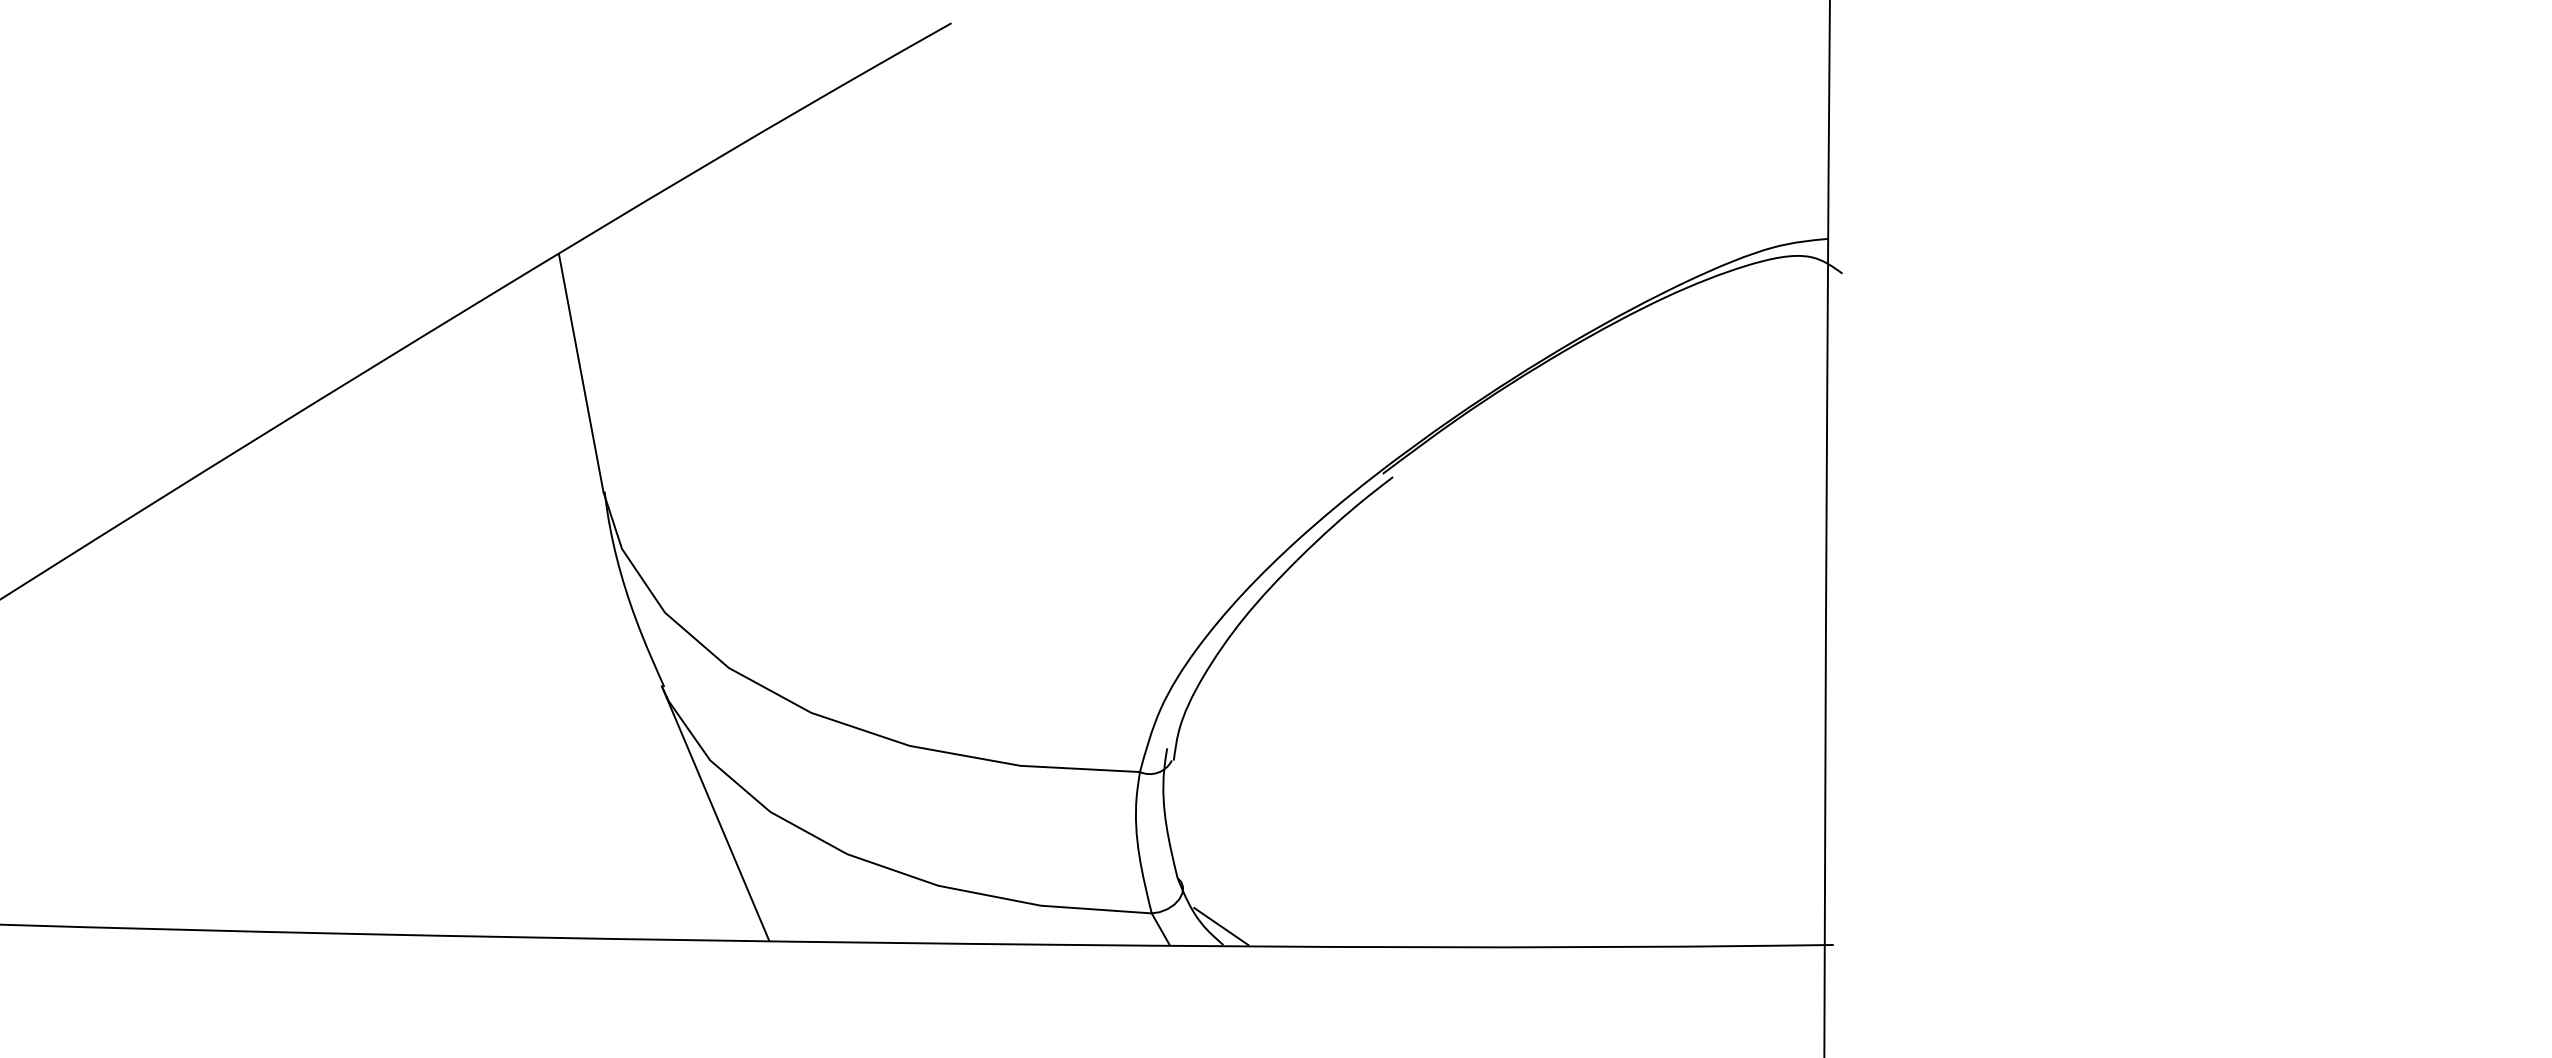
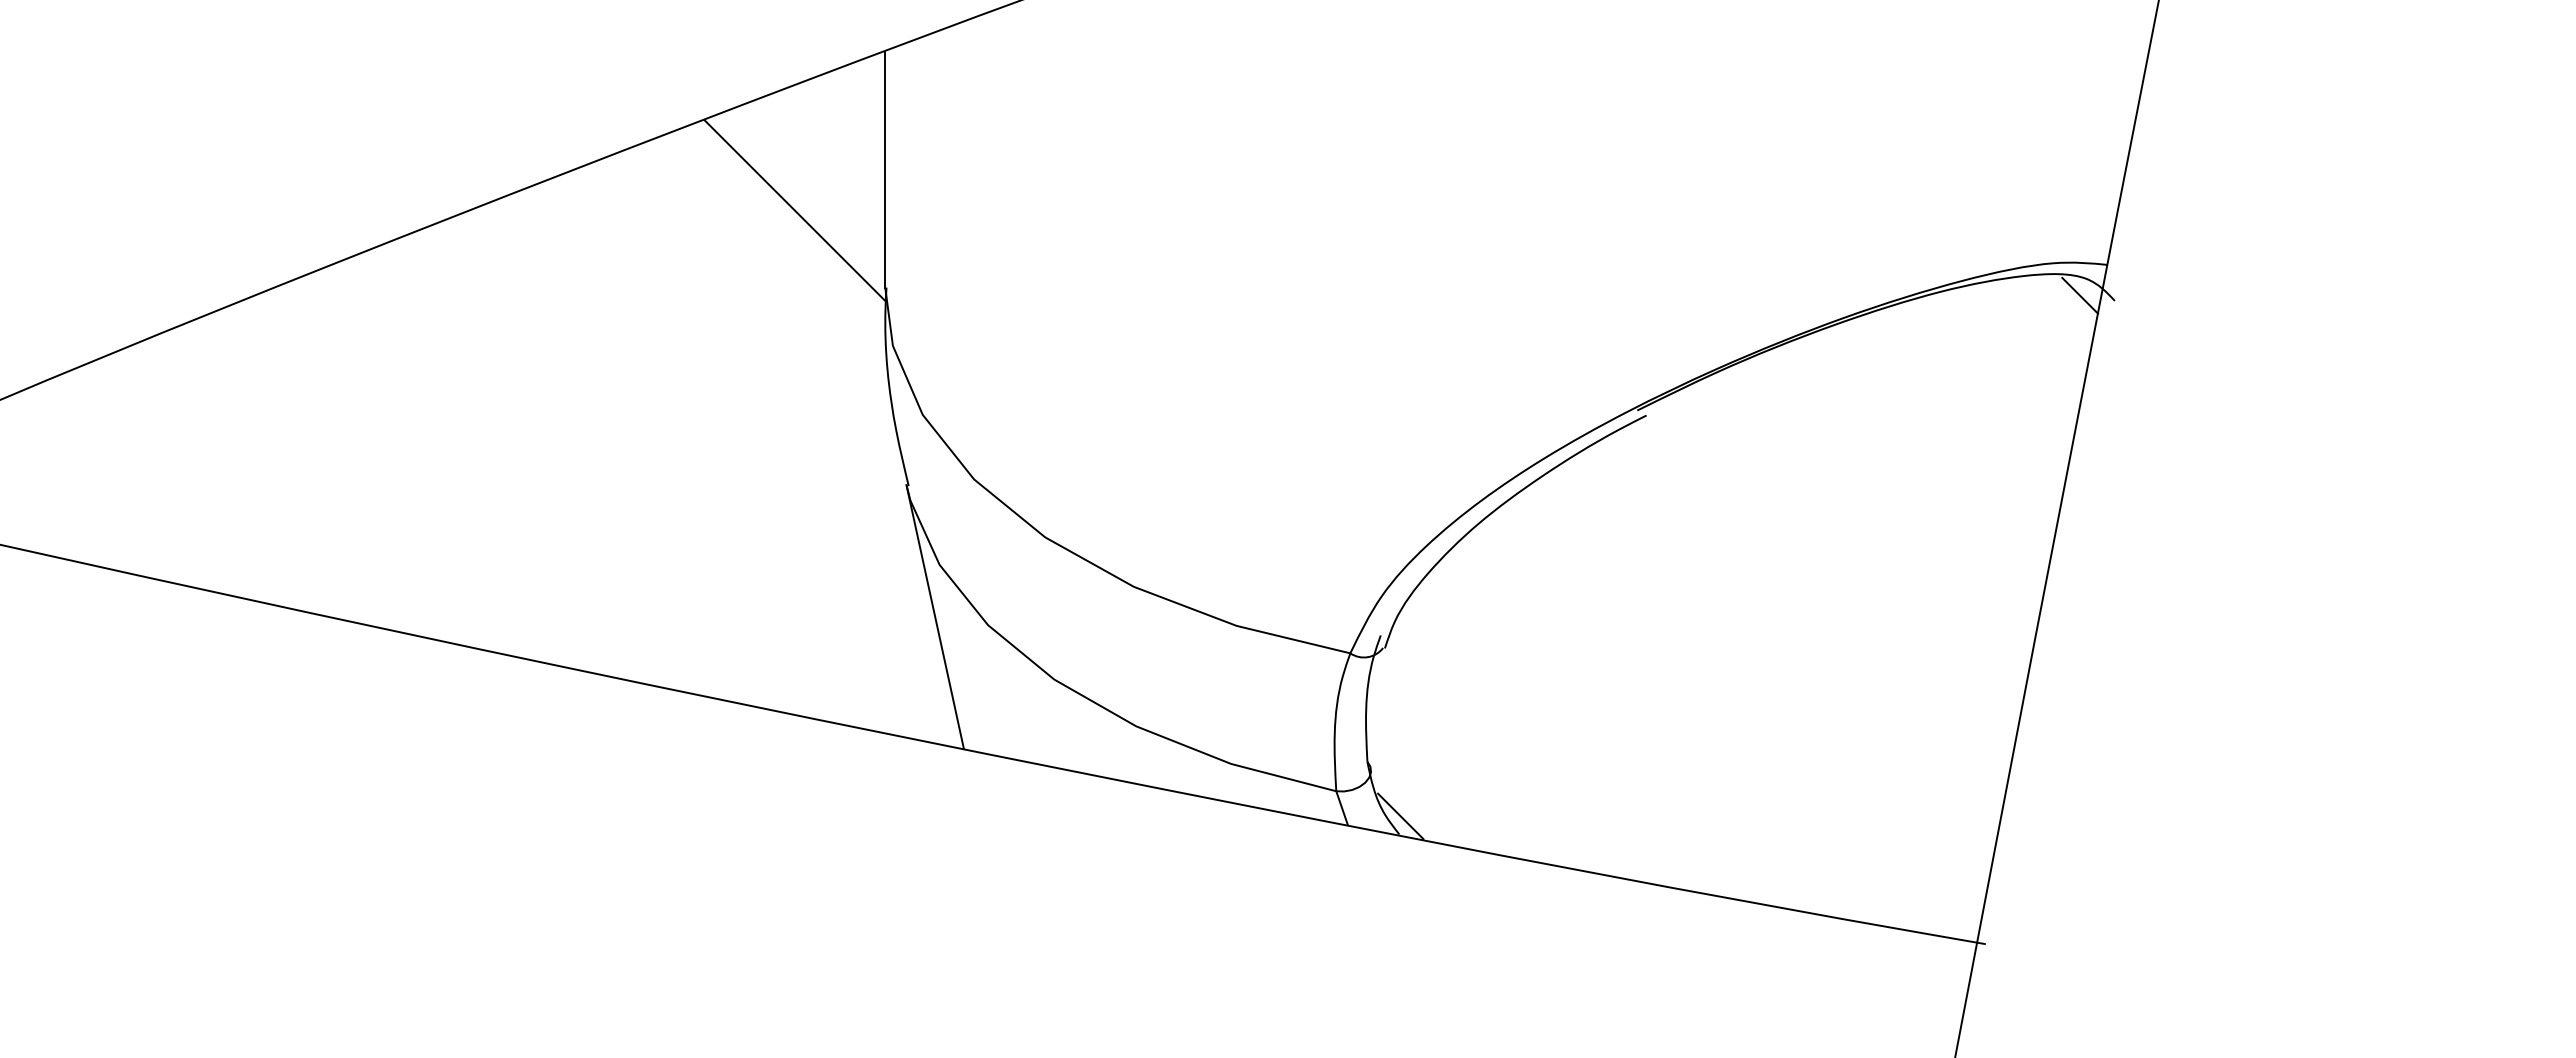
line: (1806, 274) -> (2080, 295), added
line: (497, 431) -> (794, 210), added

